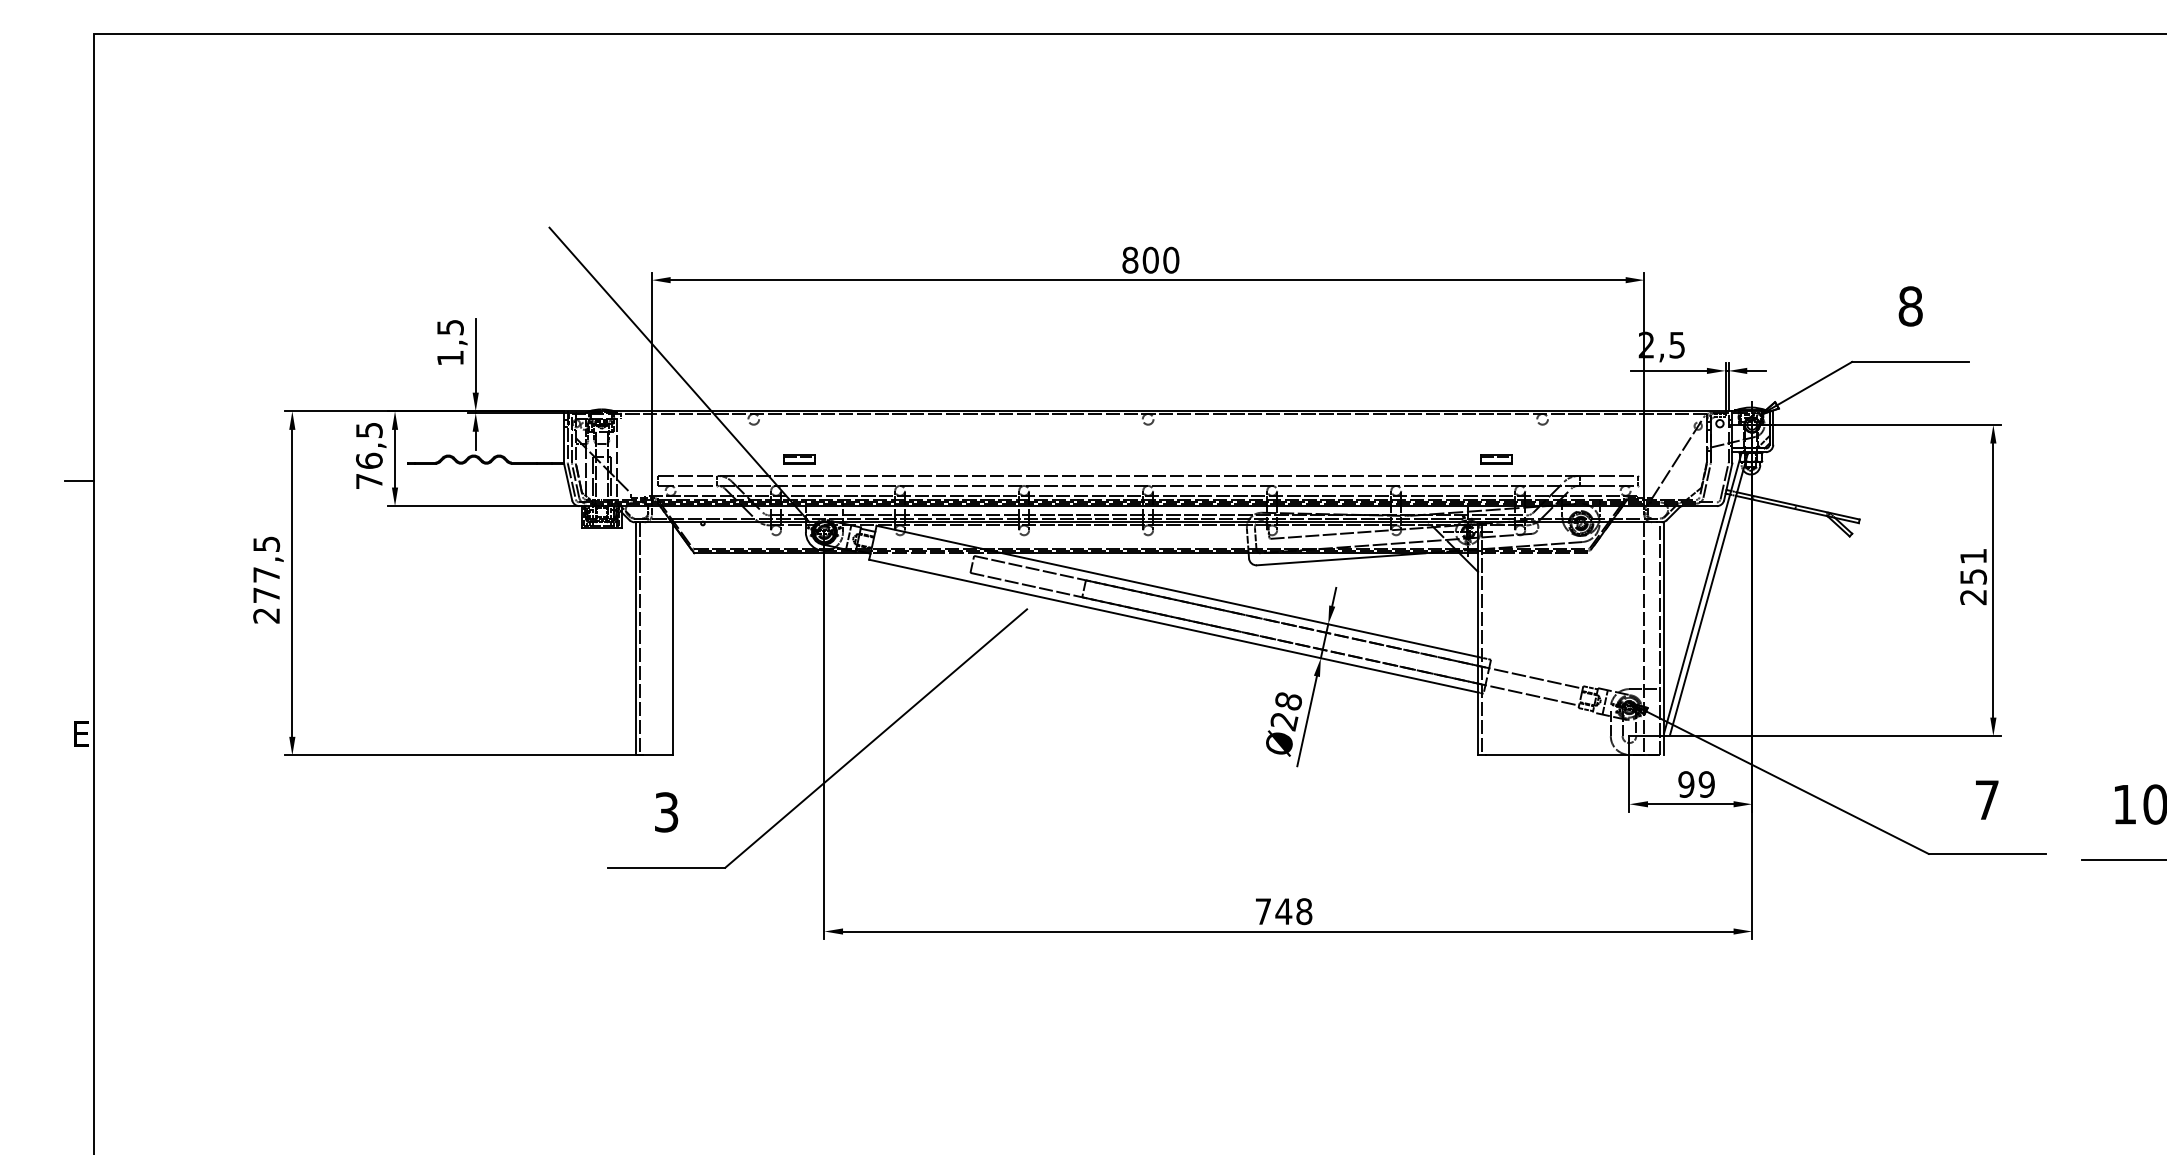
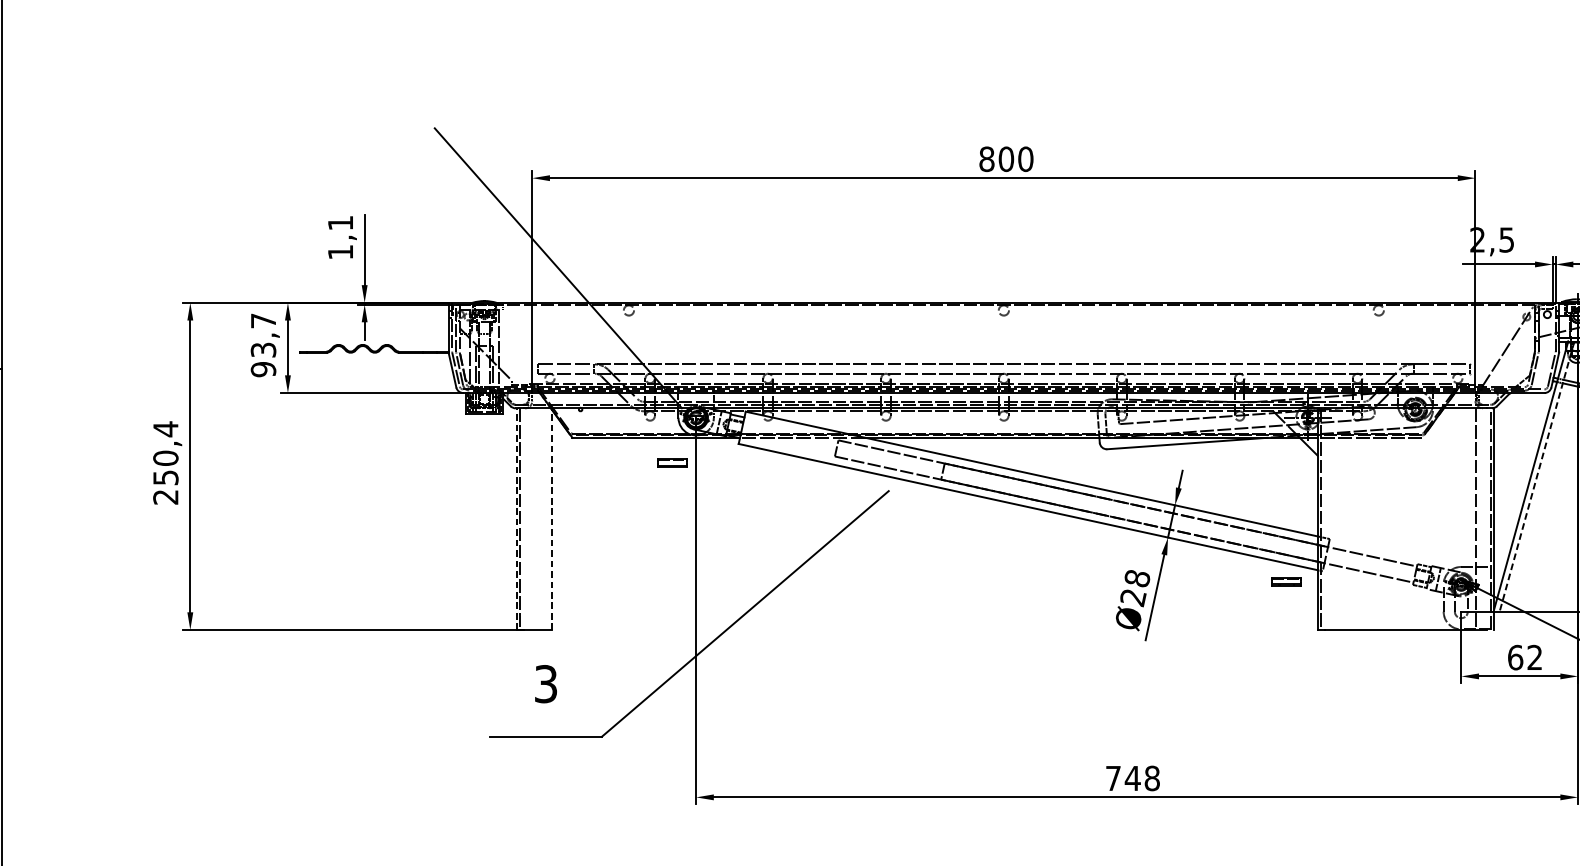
text: (450, 327) -> (340, 223), 1,5 -> 1,1
text: (369, 455) -> (263, 344), 76,5 -> 93,7
part: (799, 459) -> (672, 462), moved
part: (1496, 459) -> (1286, 581), moved
text: (266, 568) -> (165, 452), 277,5 -> 250,4
line: (1708, 594) -> (1536, 477), solid -> dashed
line: (635, 638) -> (516, 518), solid -> dashed
line: (673, 638) -> (552, 518), solid -> dashed
text: (1696, 784) -> (1525, 657), 99 -> 62

